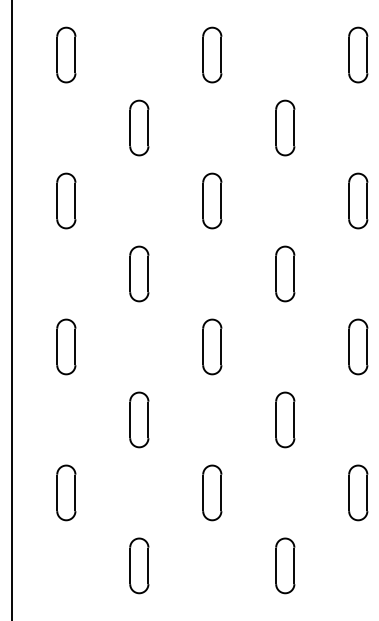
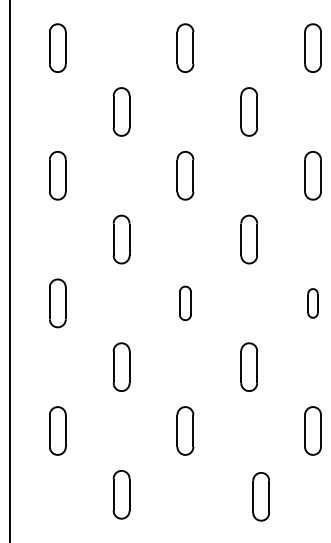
part: (212, 347) -> (185, 303), size x0.7
part: (357, 347) -> (312, 303), size x0.6
part: (285, 565) -> (261, 496), moved

